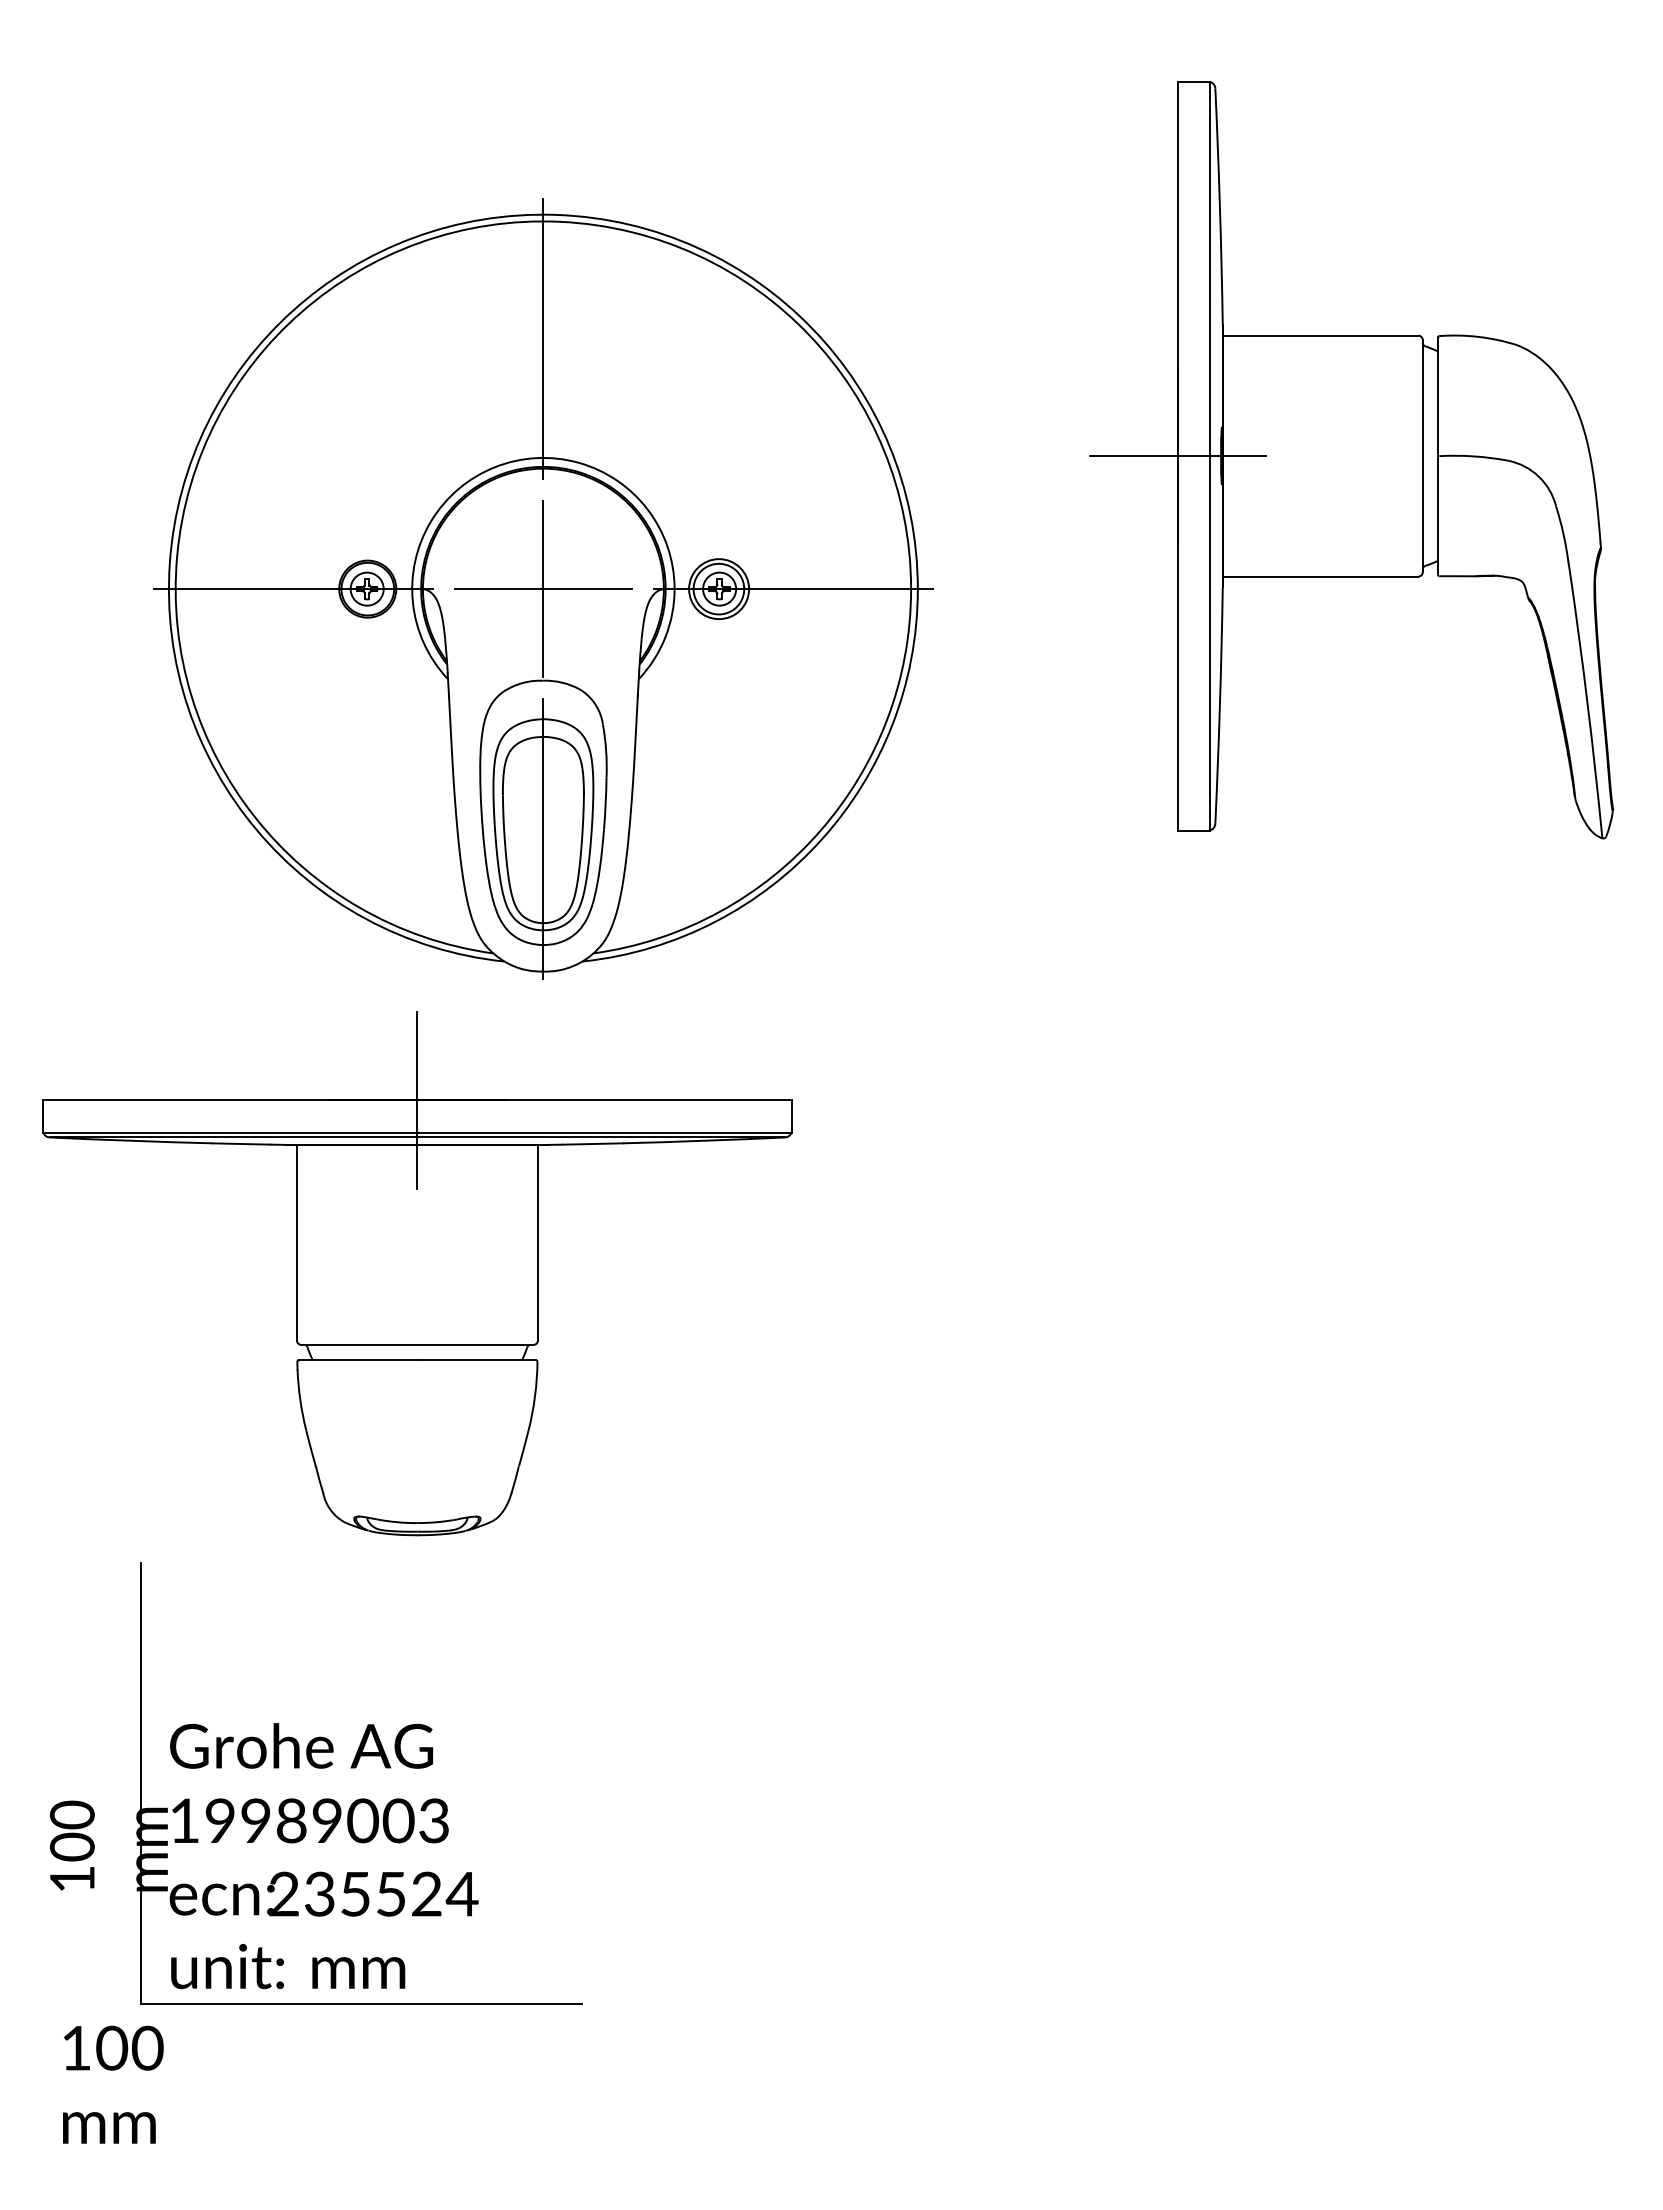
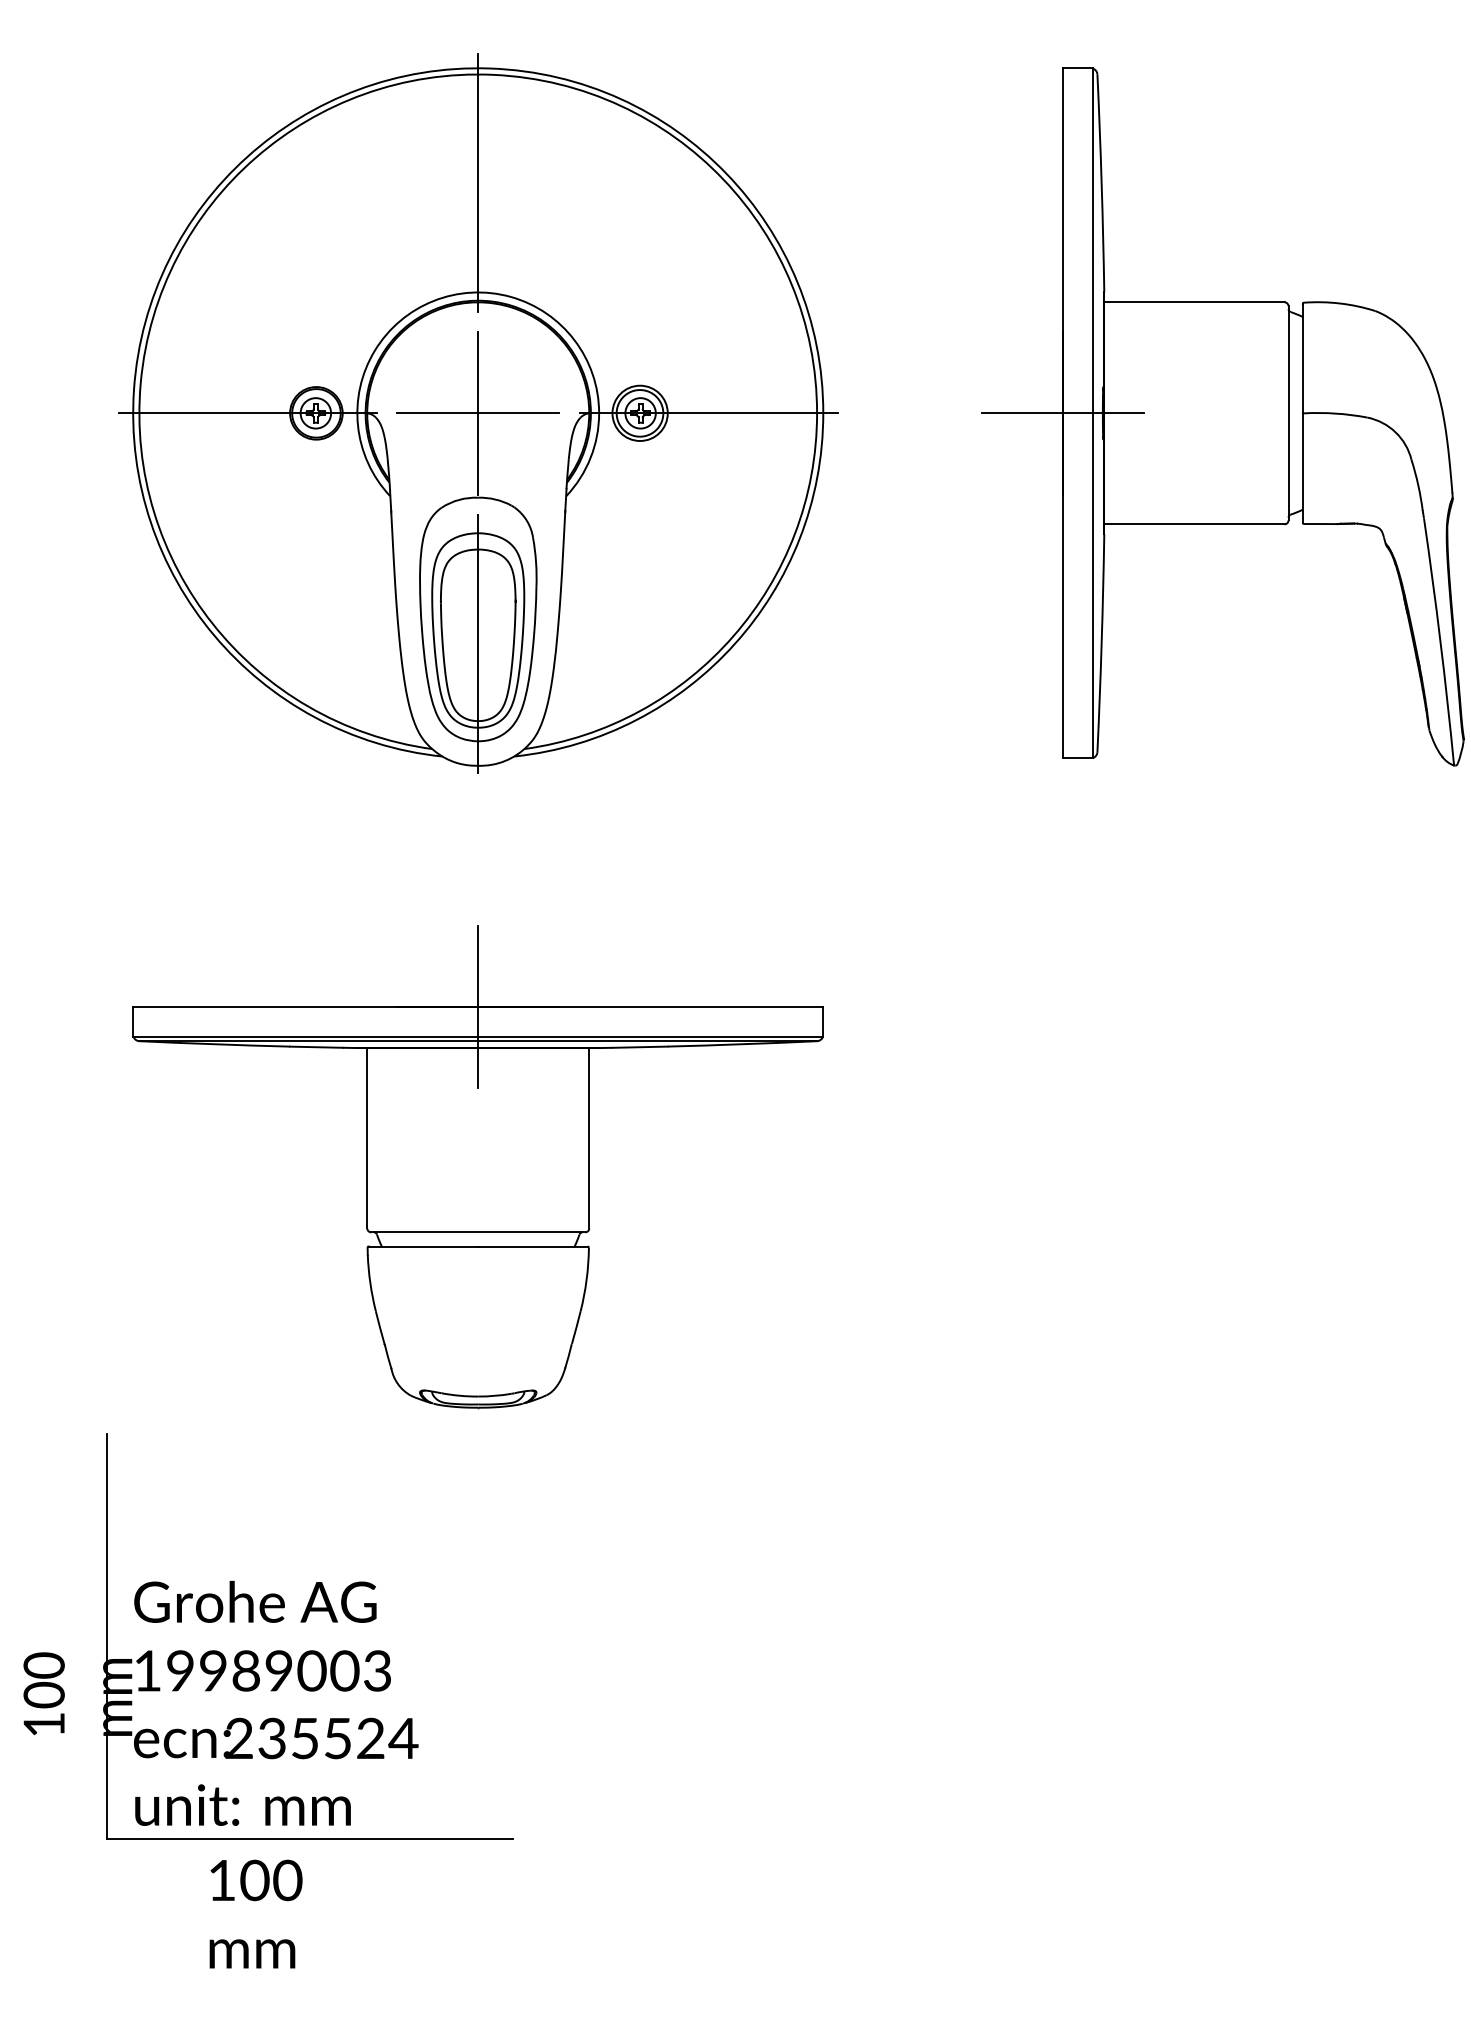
part: (543, 588) -> (478, 412), moved
part: (417, 1273) -> (478, 1166), moved
text: (113, 2084) -> (256, 1913), moved

